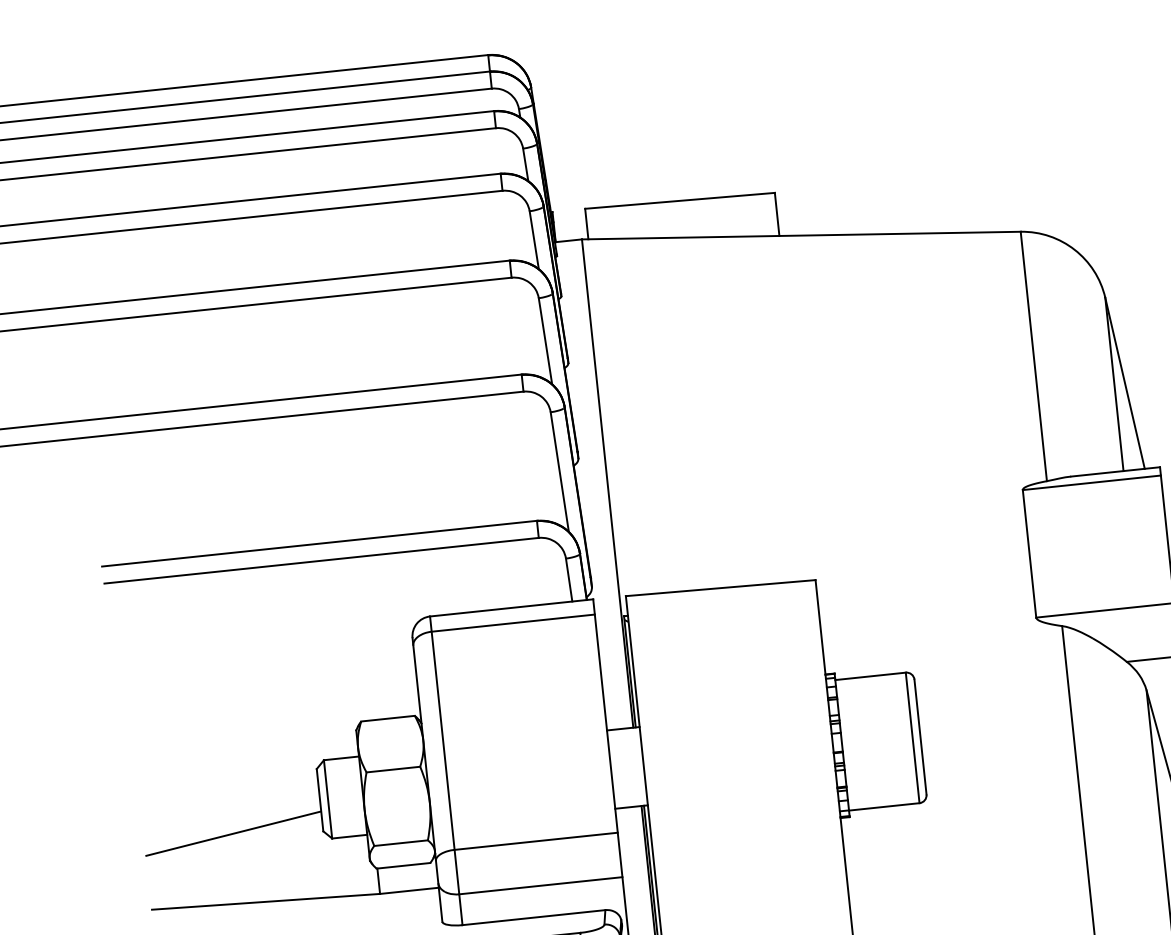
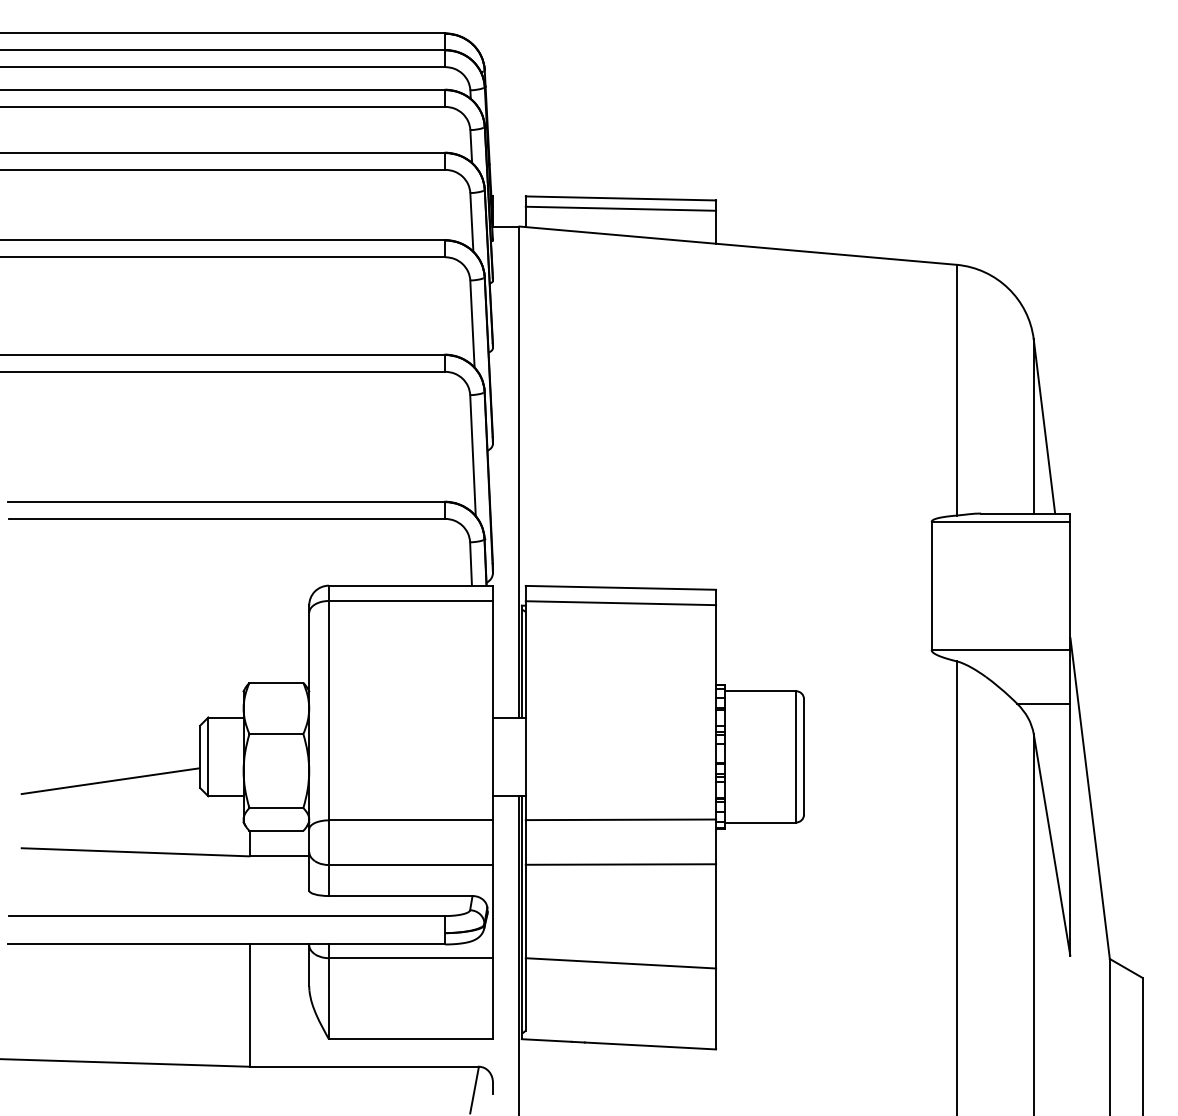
line: (680, 210) -> (620, 208), added
line: (721, 603) -> (620, 603), added
line: (744, 818) -> (620, 819), added
line: (749, 863) -> (620, 864), added

